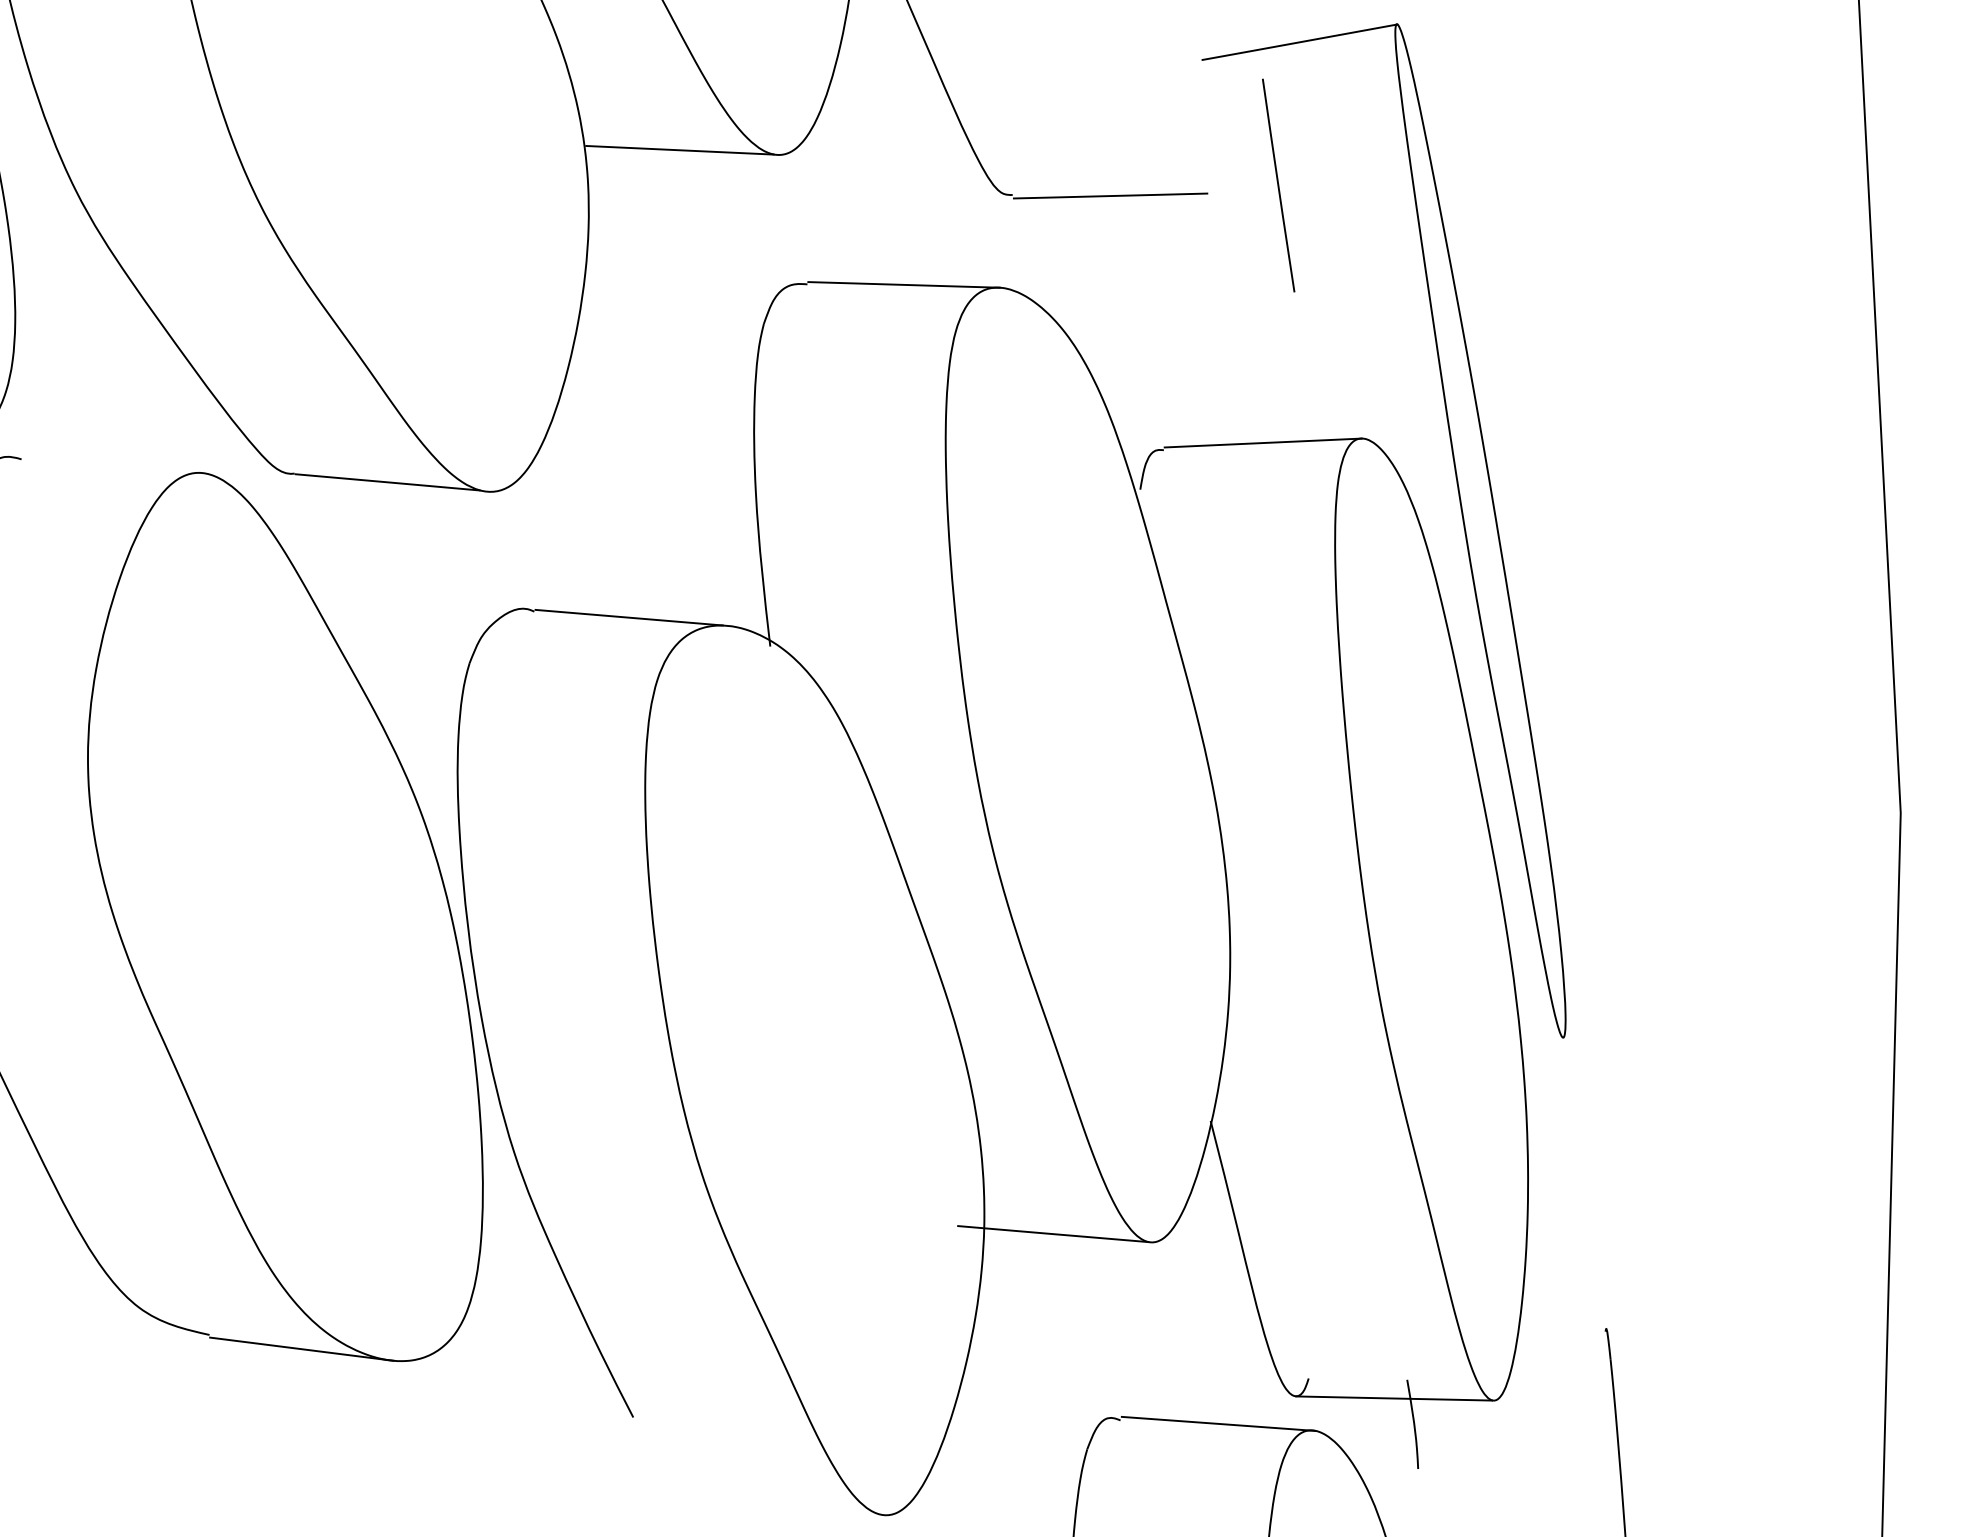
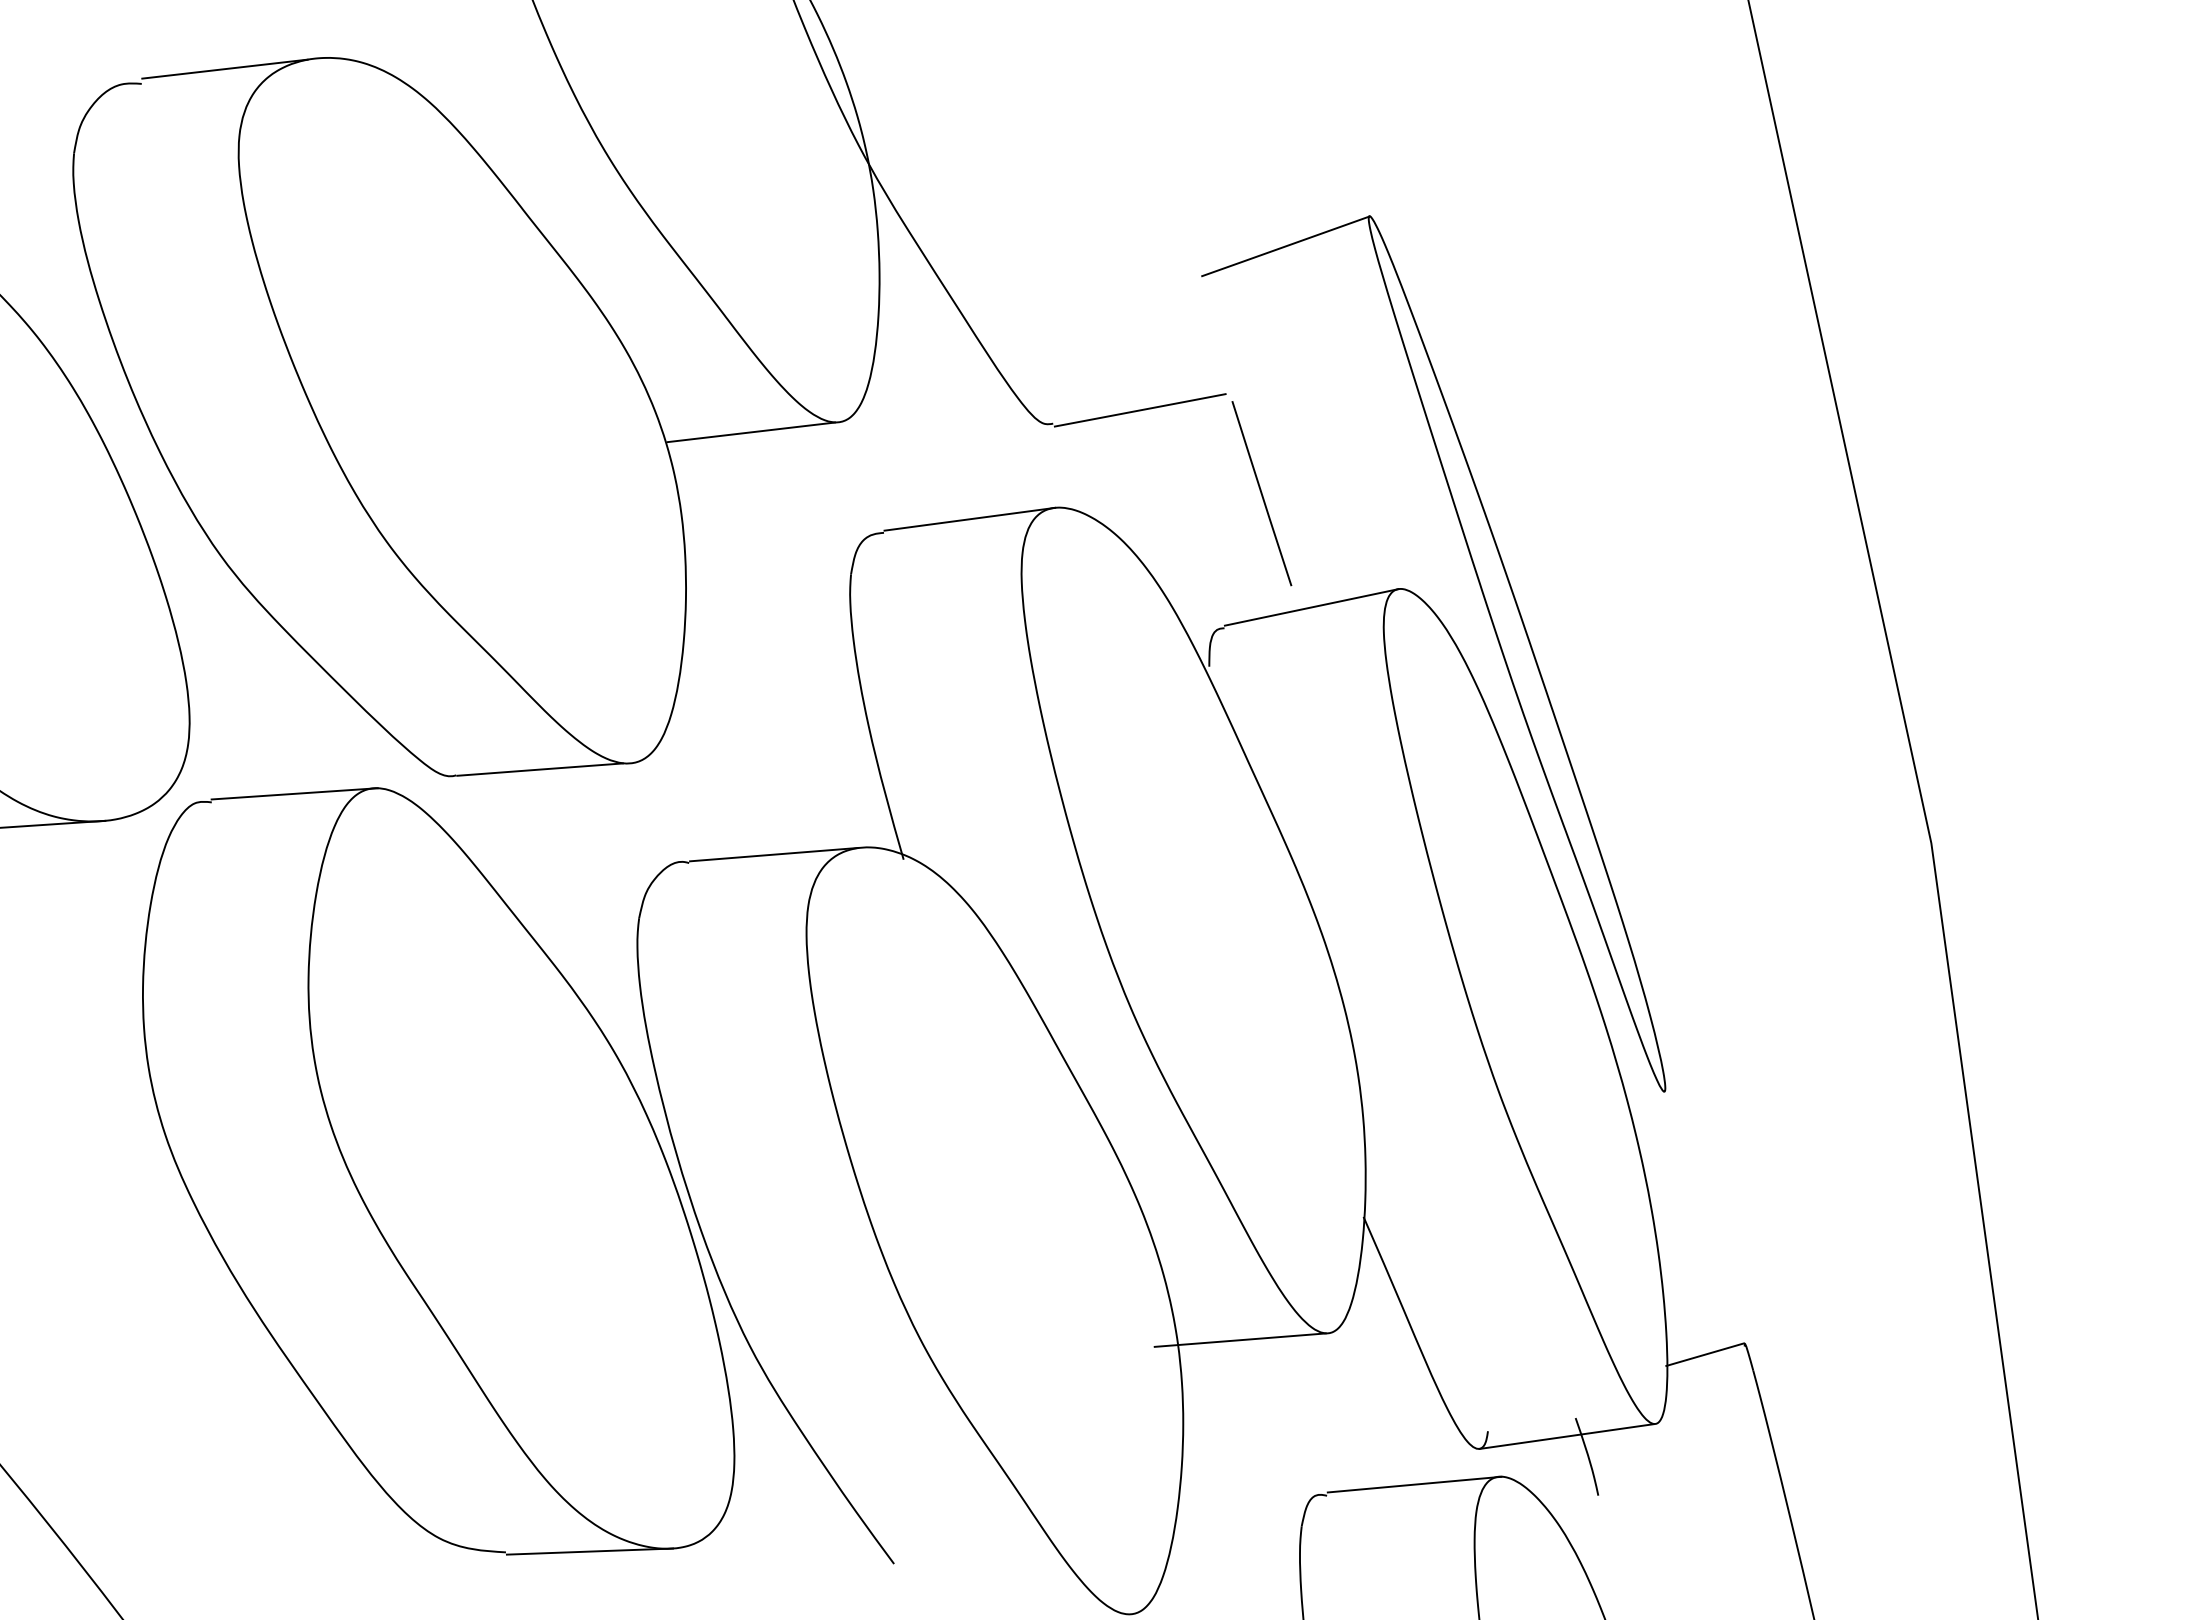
line: (1278, 185) -> (1261, 493), moved
line: (113, 464) -> (294, 793), added
line: (1561, 1333) -> (1705, 1354), added

